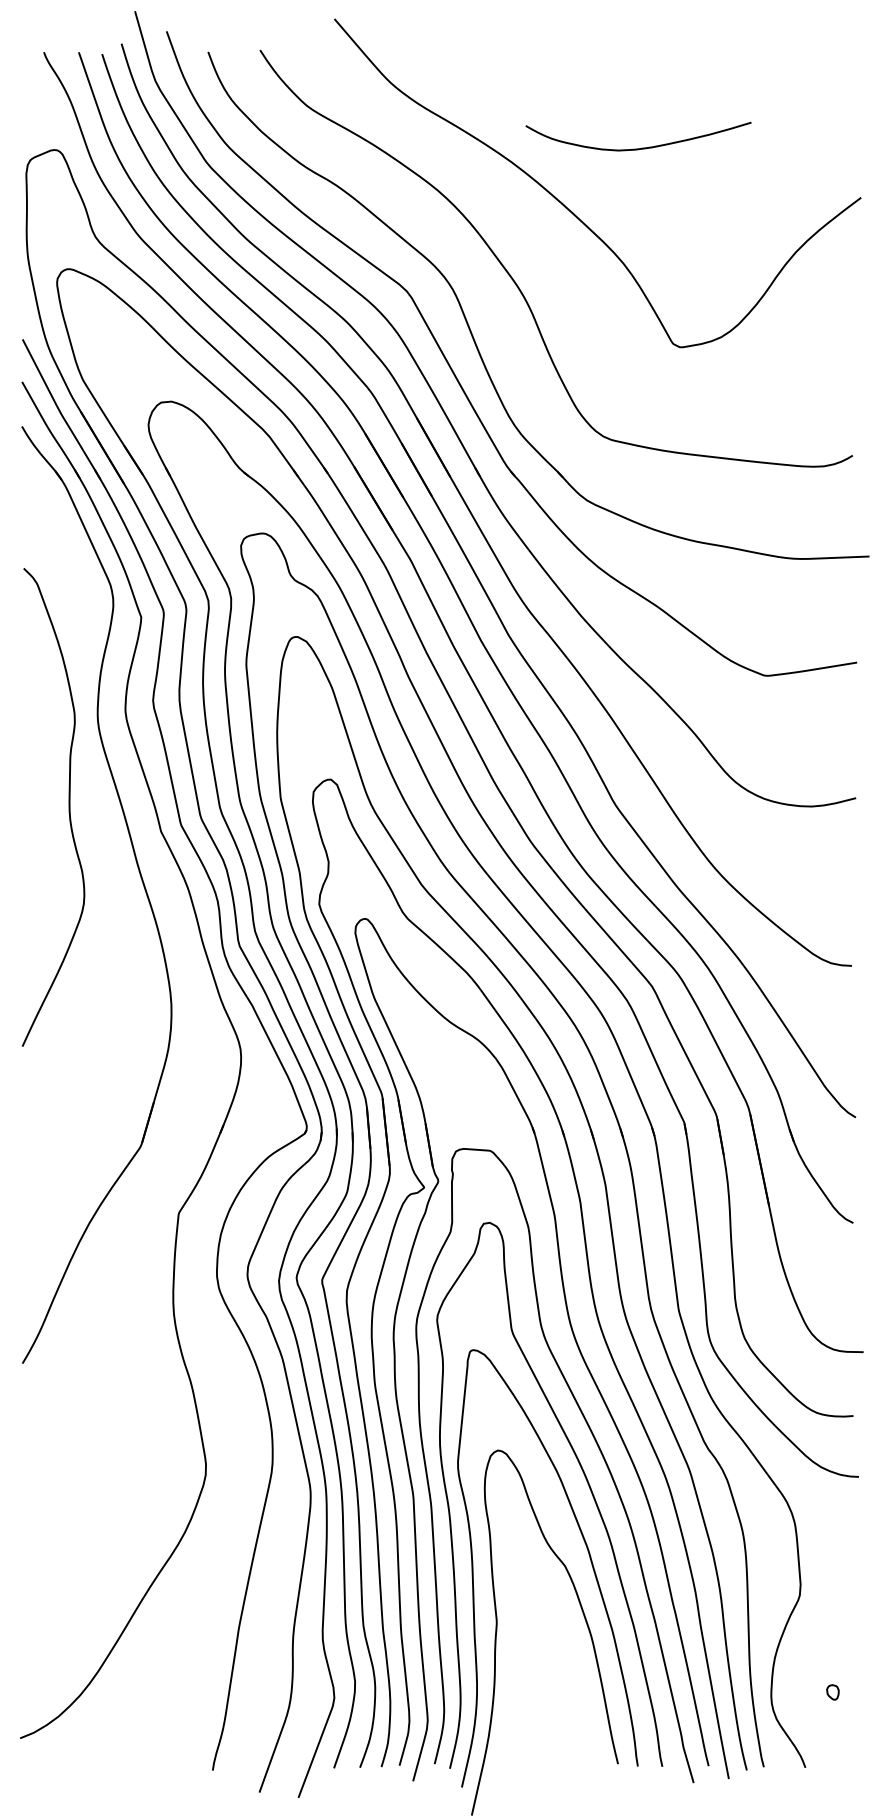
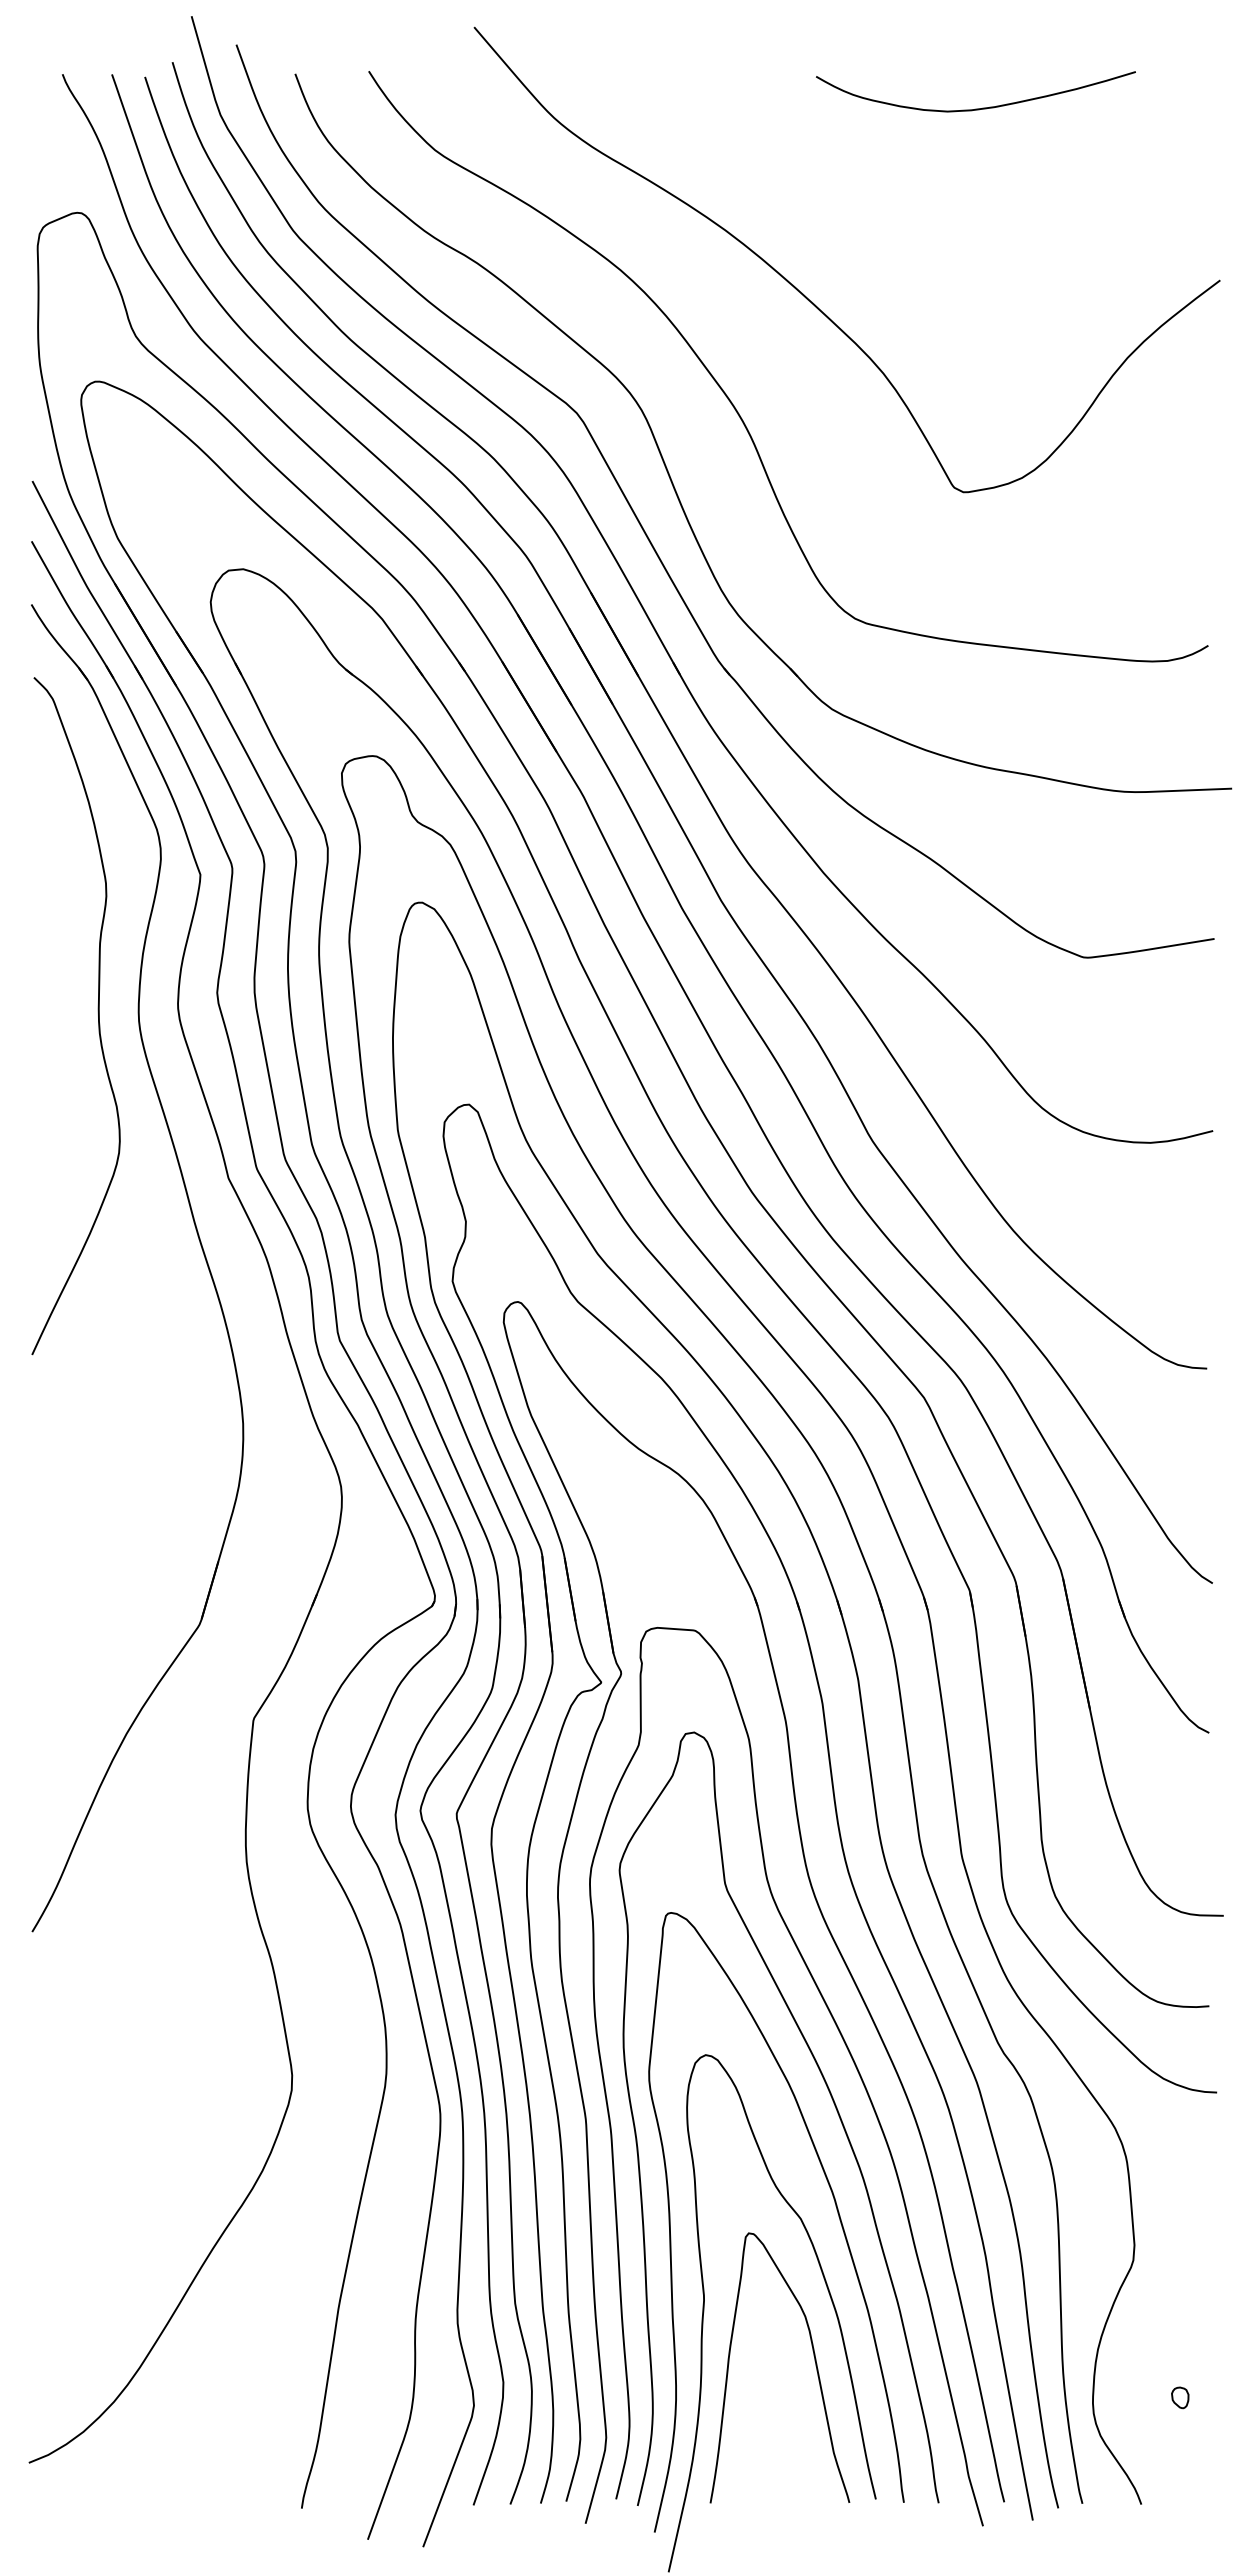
curve: (638, 148) -> (975, 108), moved
curve: (68, 804) -> (97, 1012), moved
curve: (574, 1666) -> (814, 2361), added

